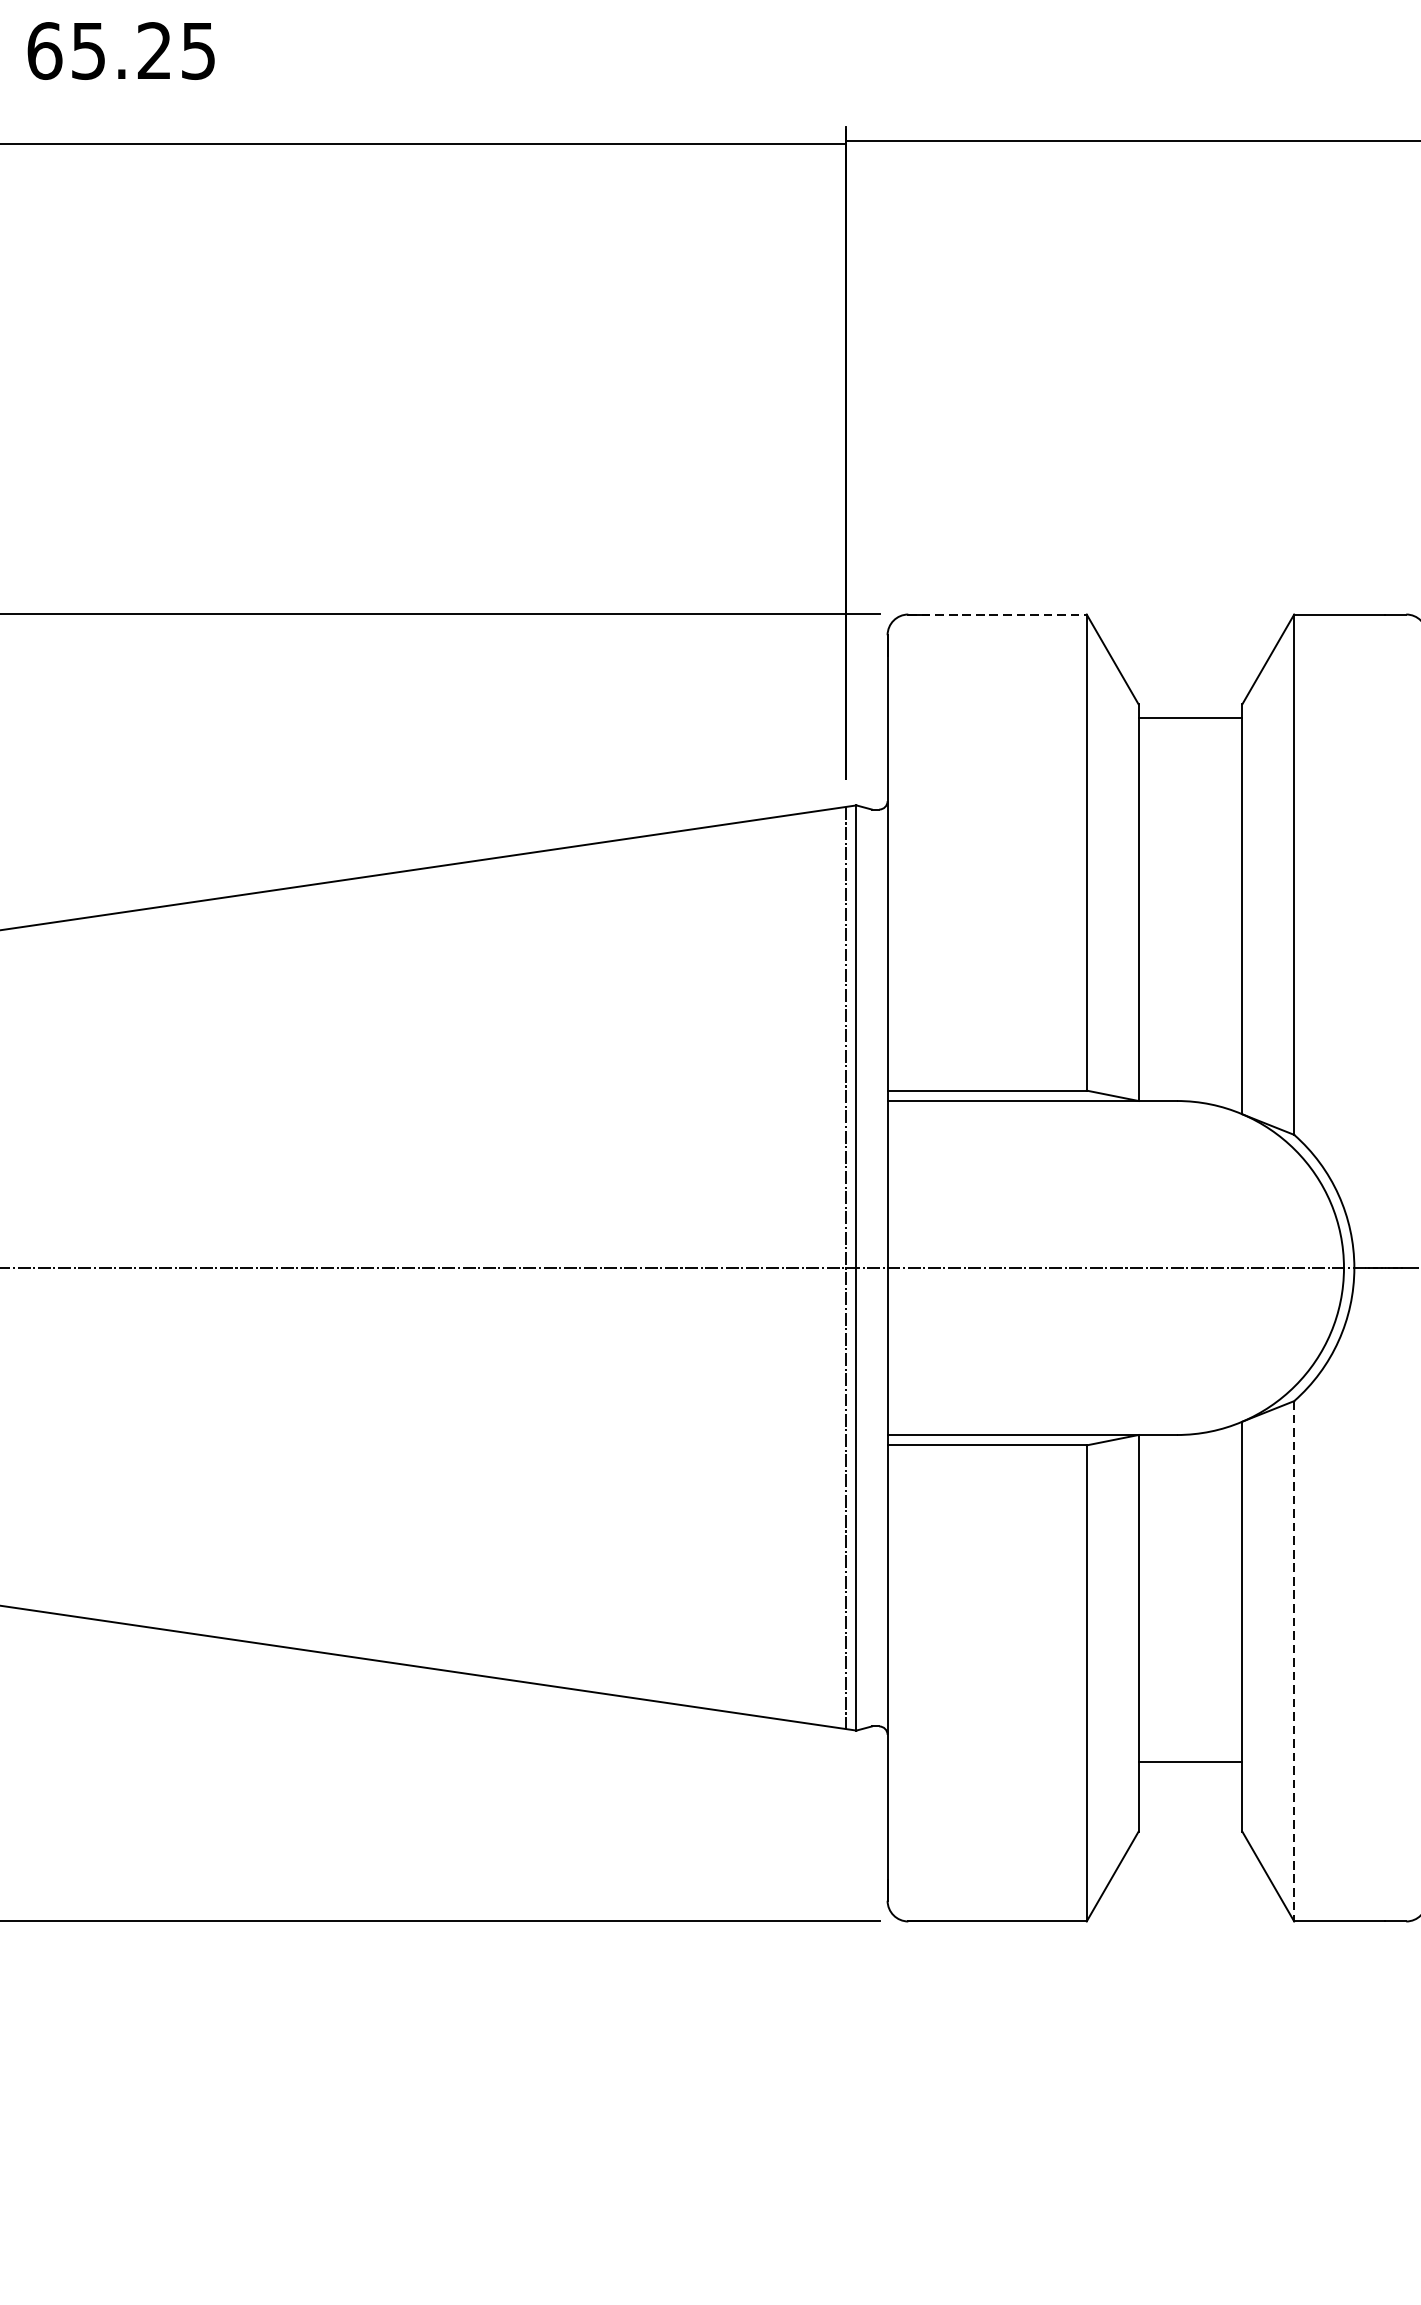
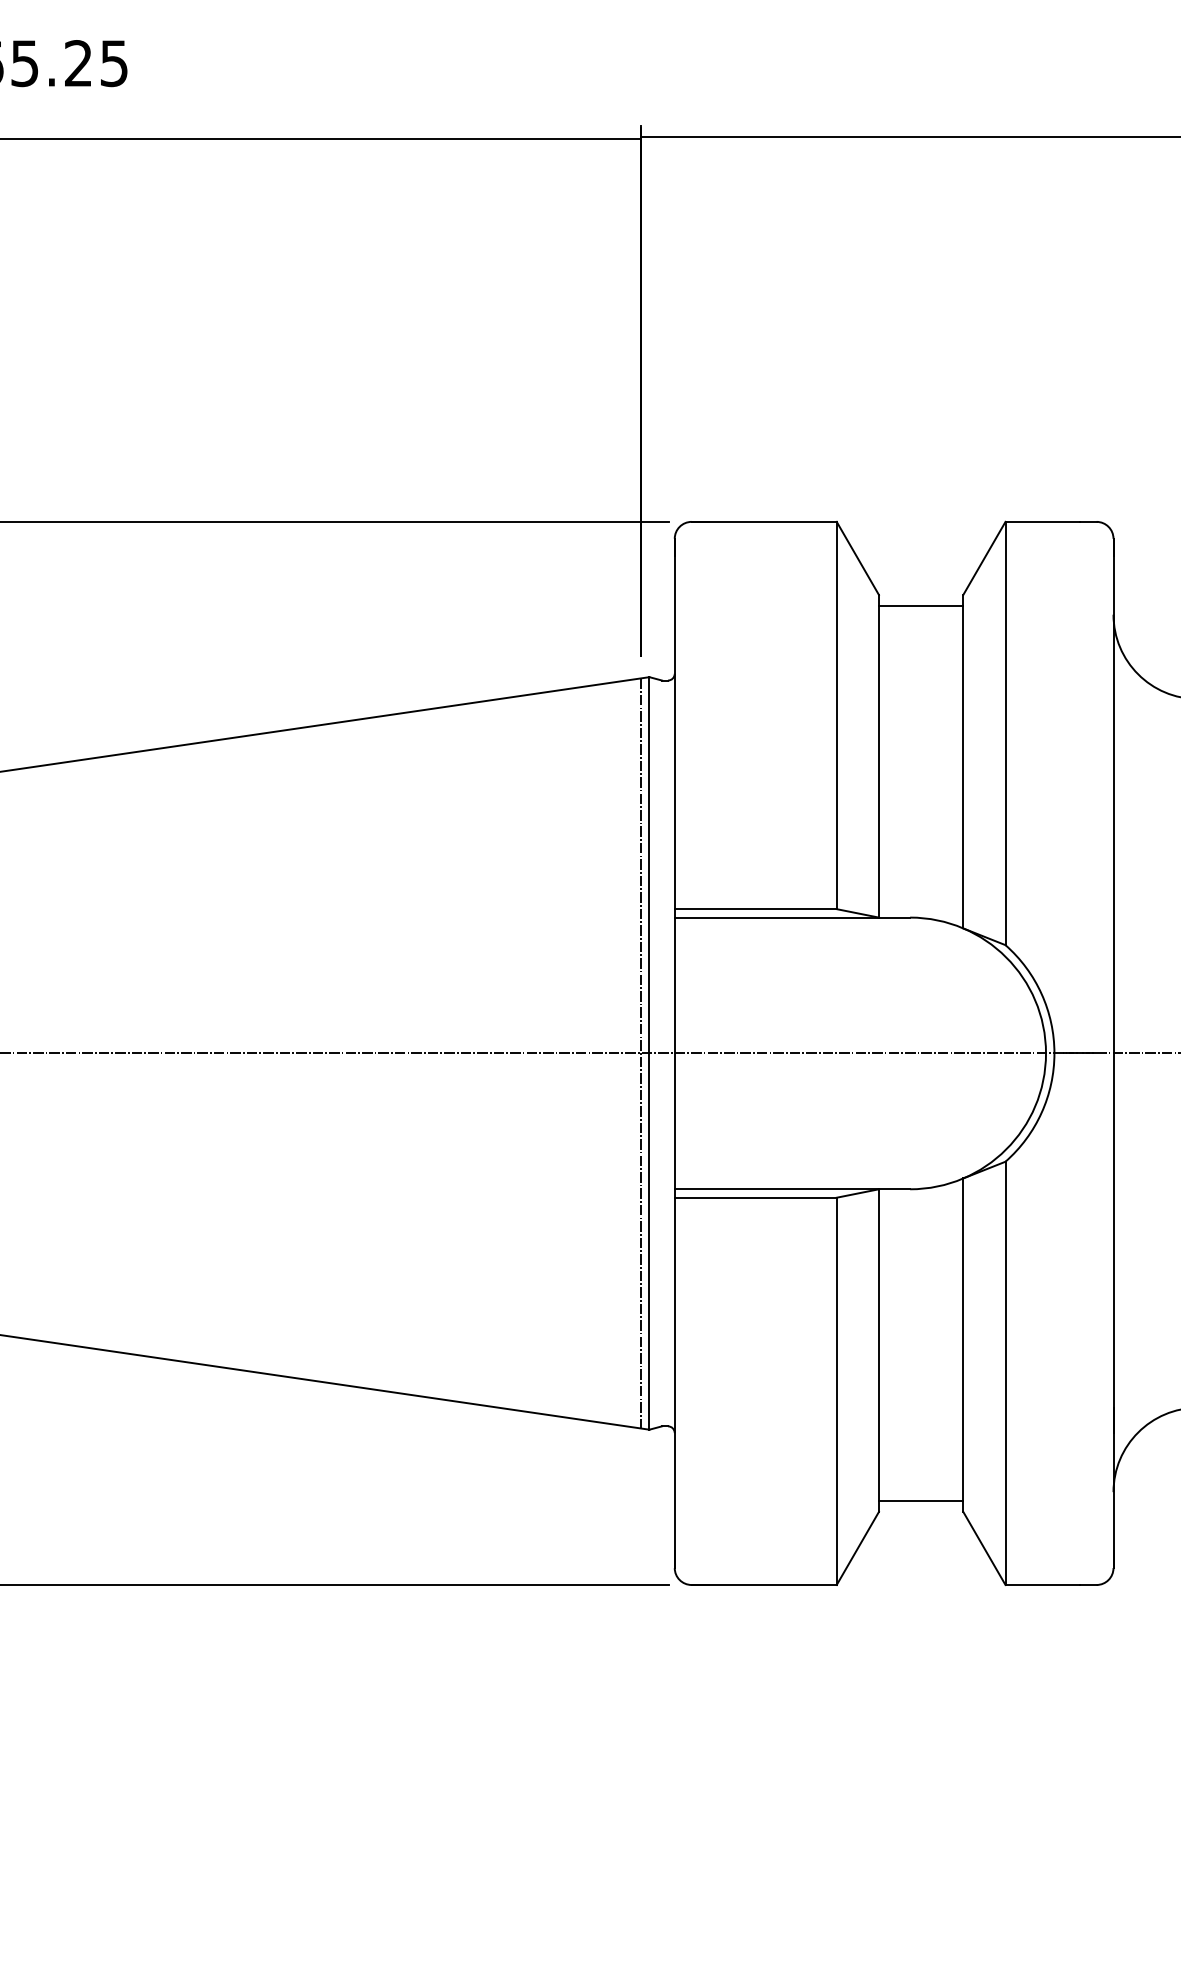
line: (997, 614) -> (764, 521), dashed -> solid
line: (1294, 1661) -> (1005, 1373), dashed -> solid
line: (1189, 1762) -> (920, 1500), moved

